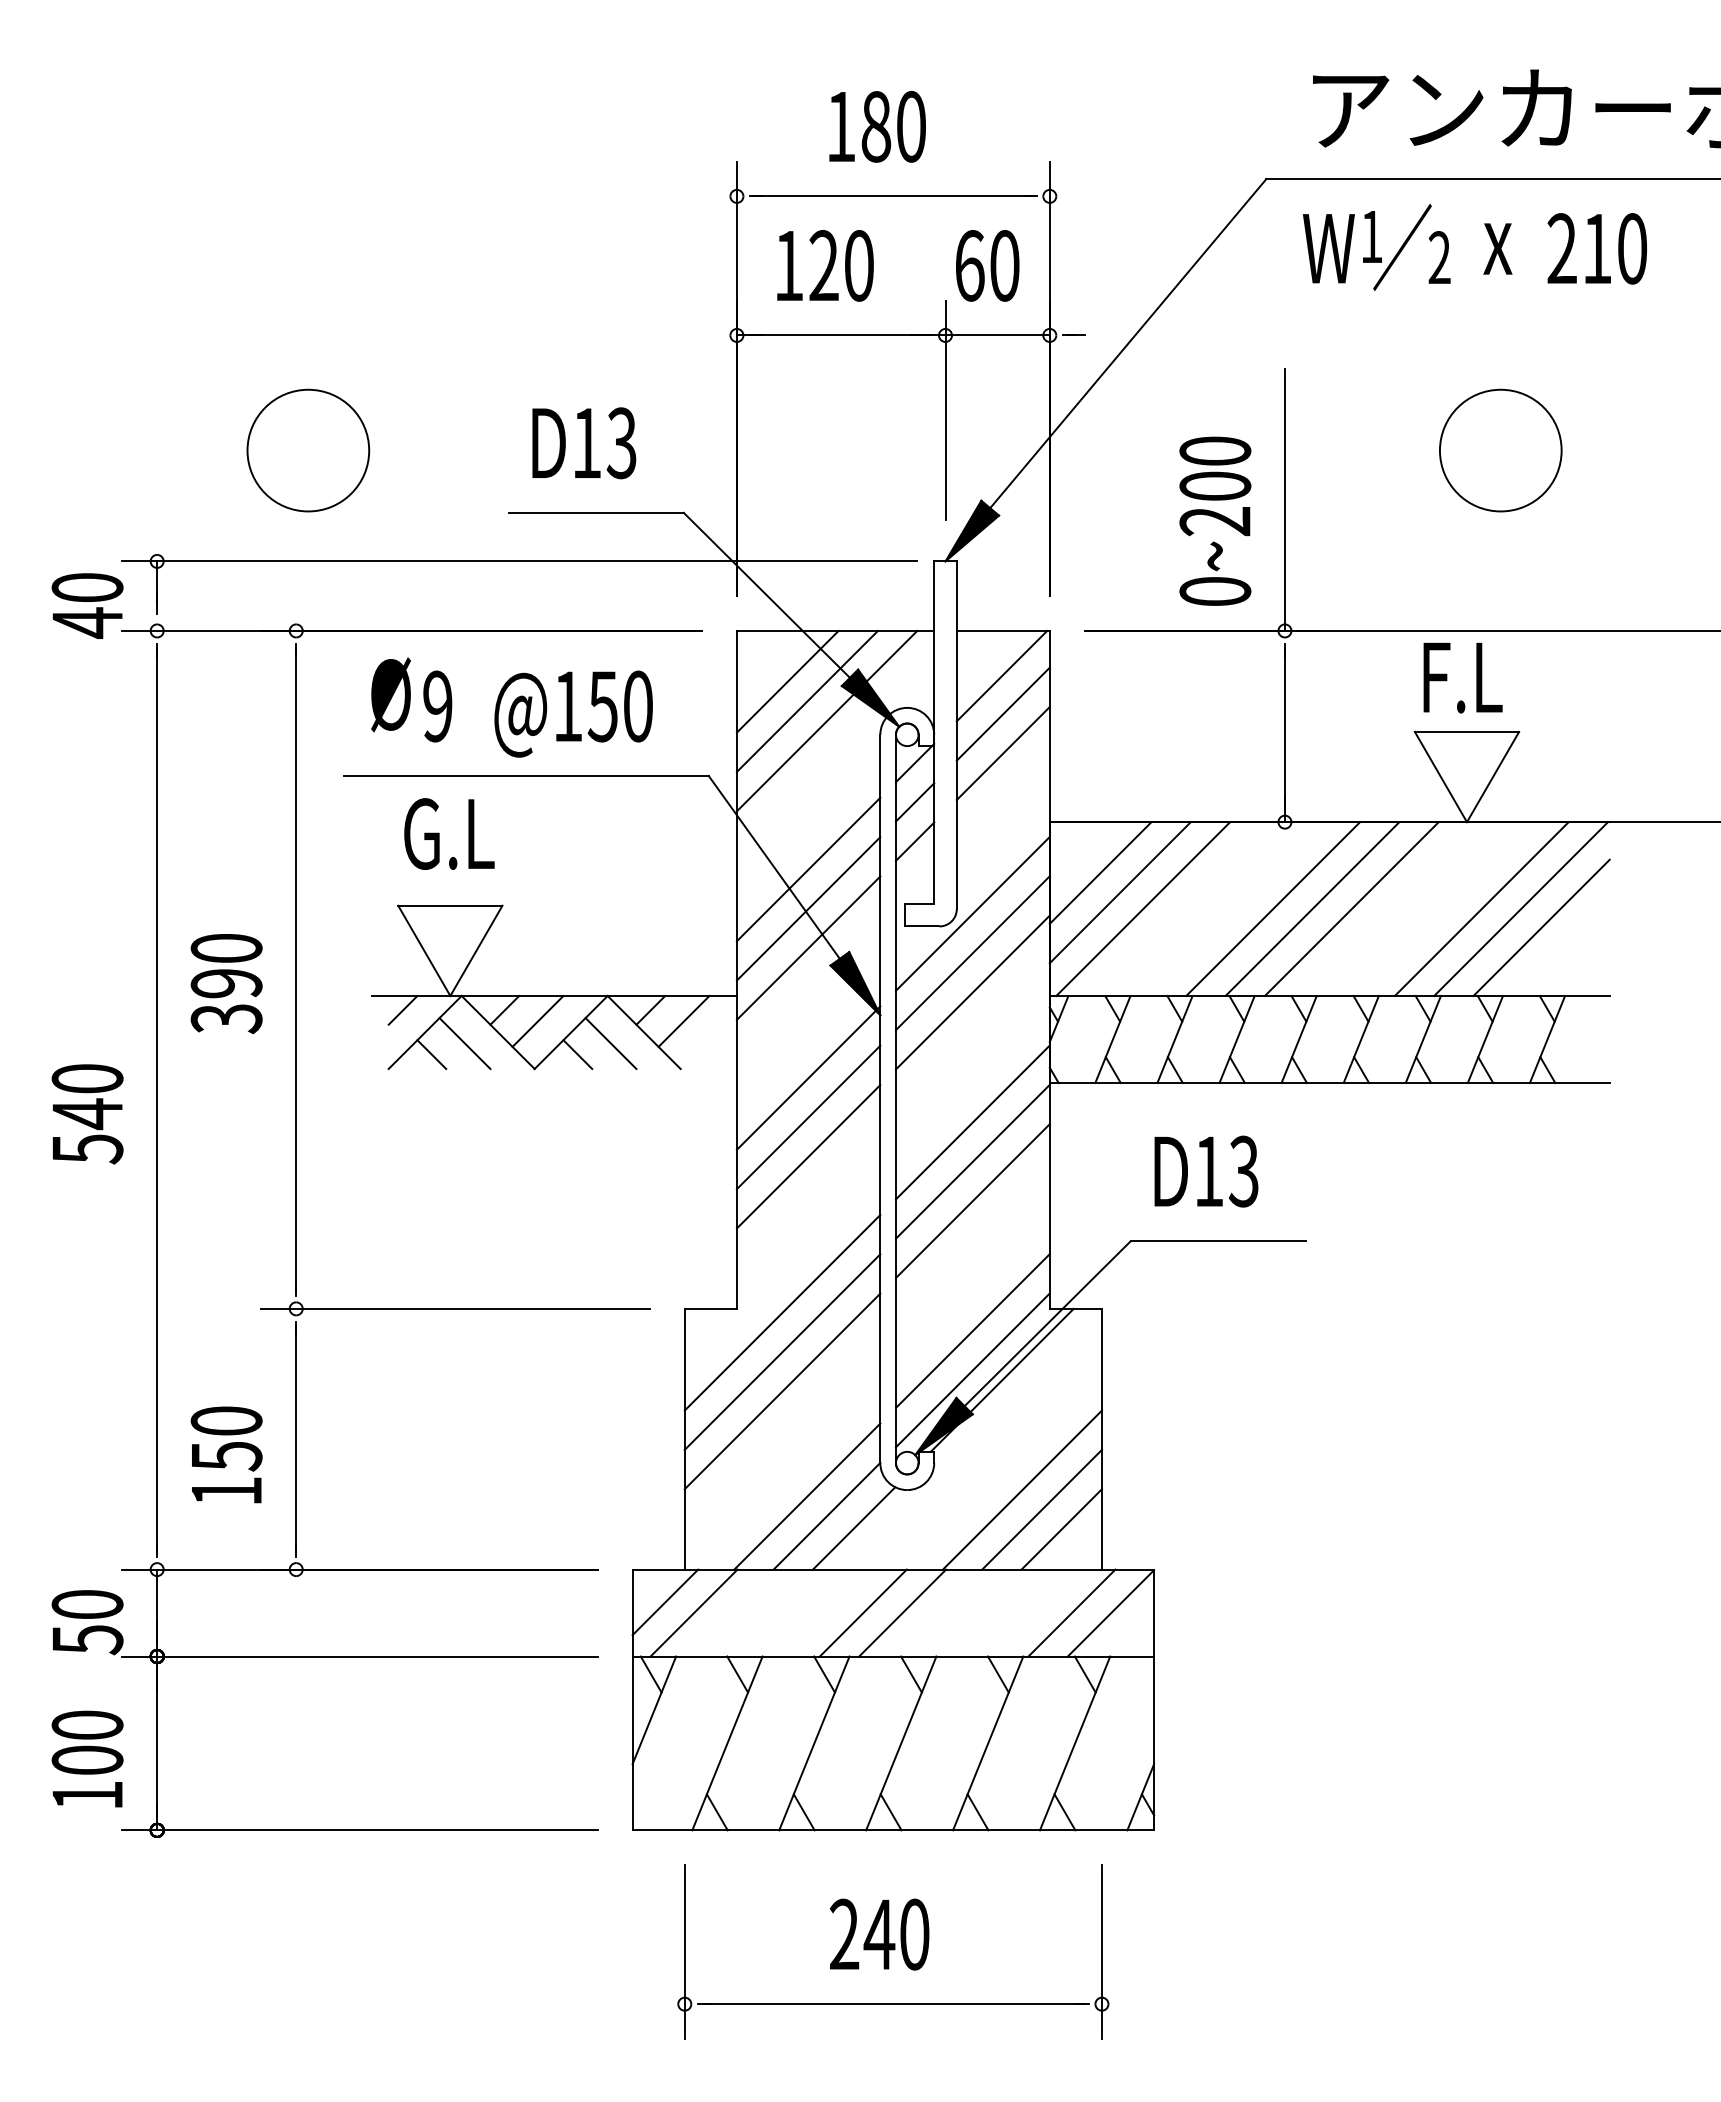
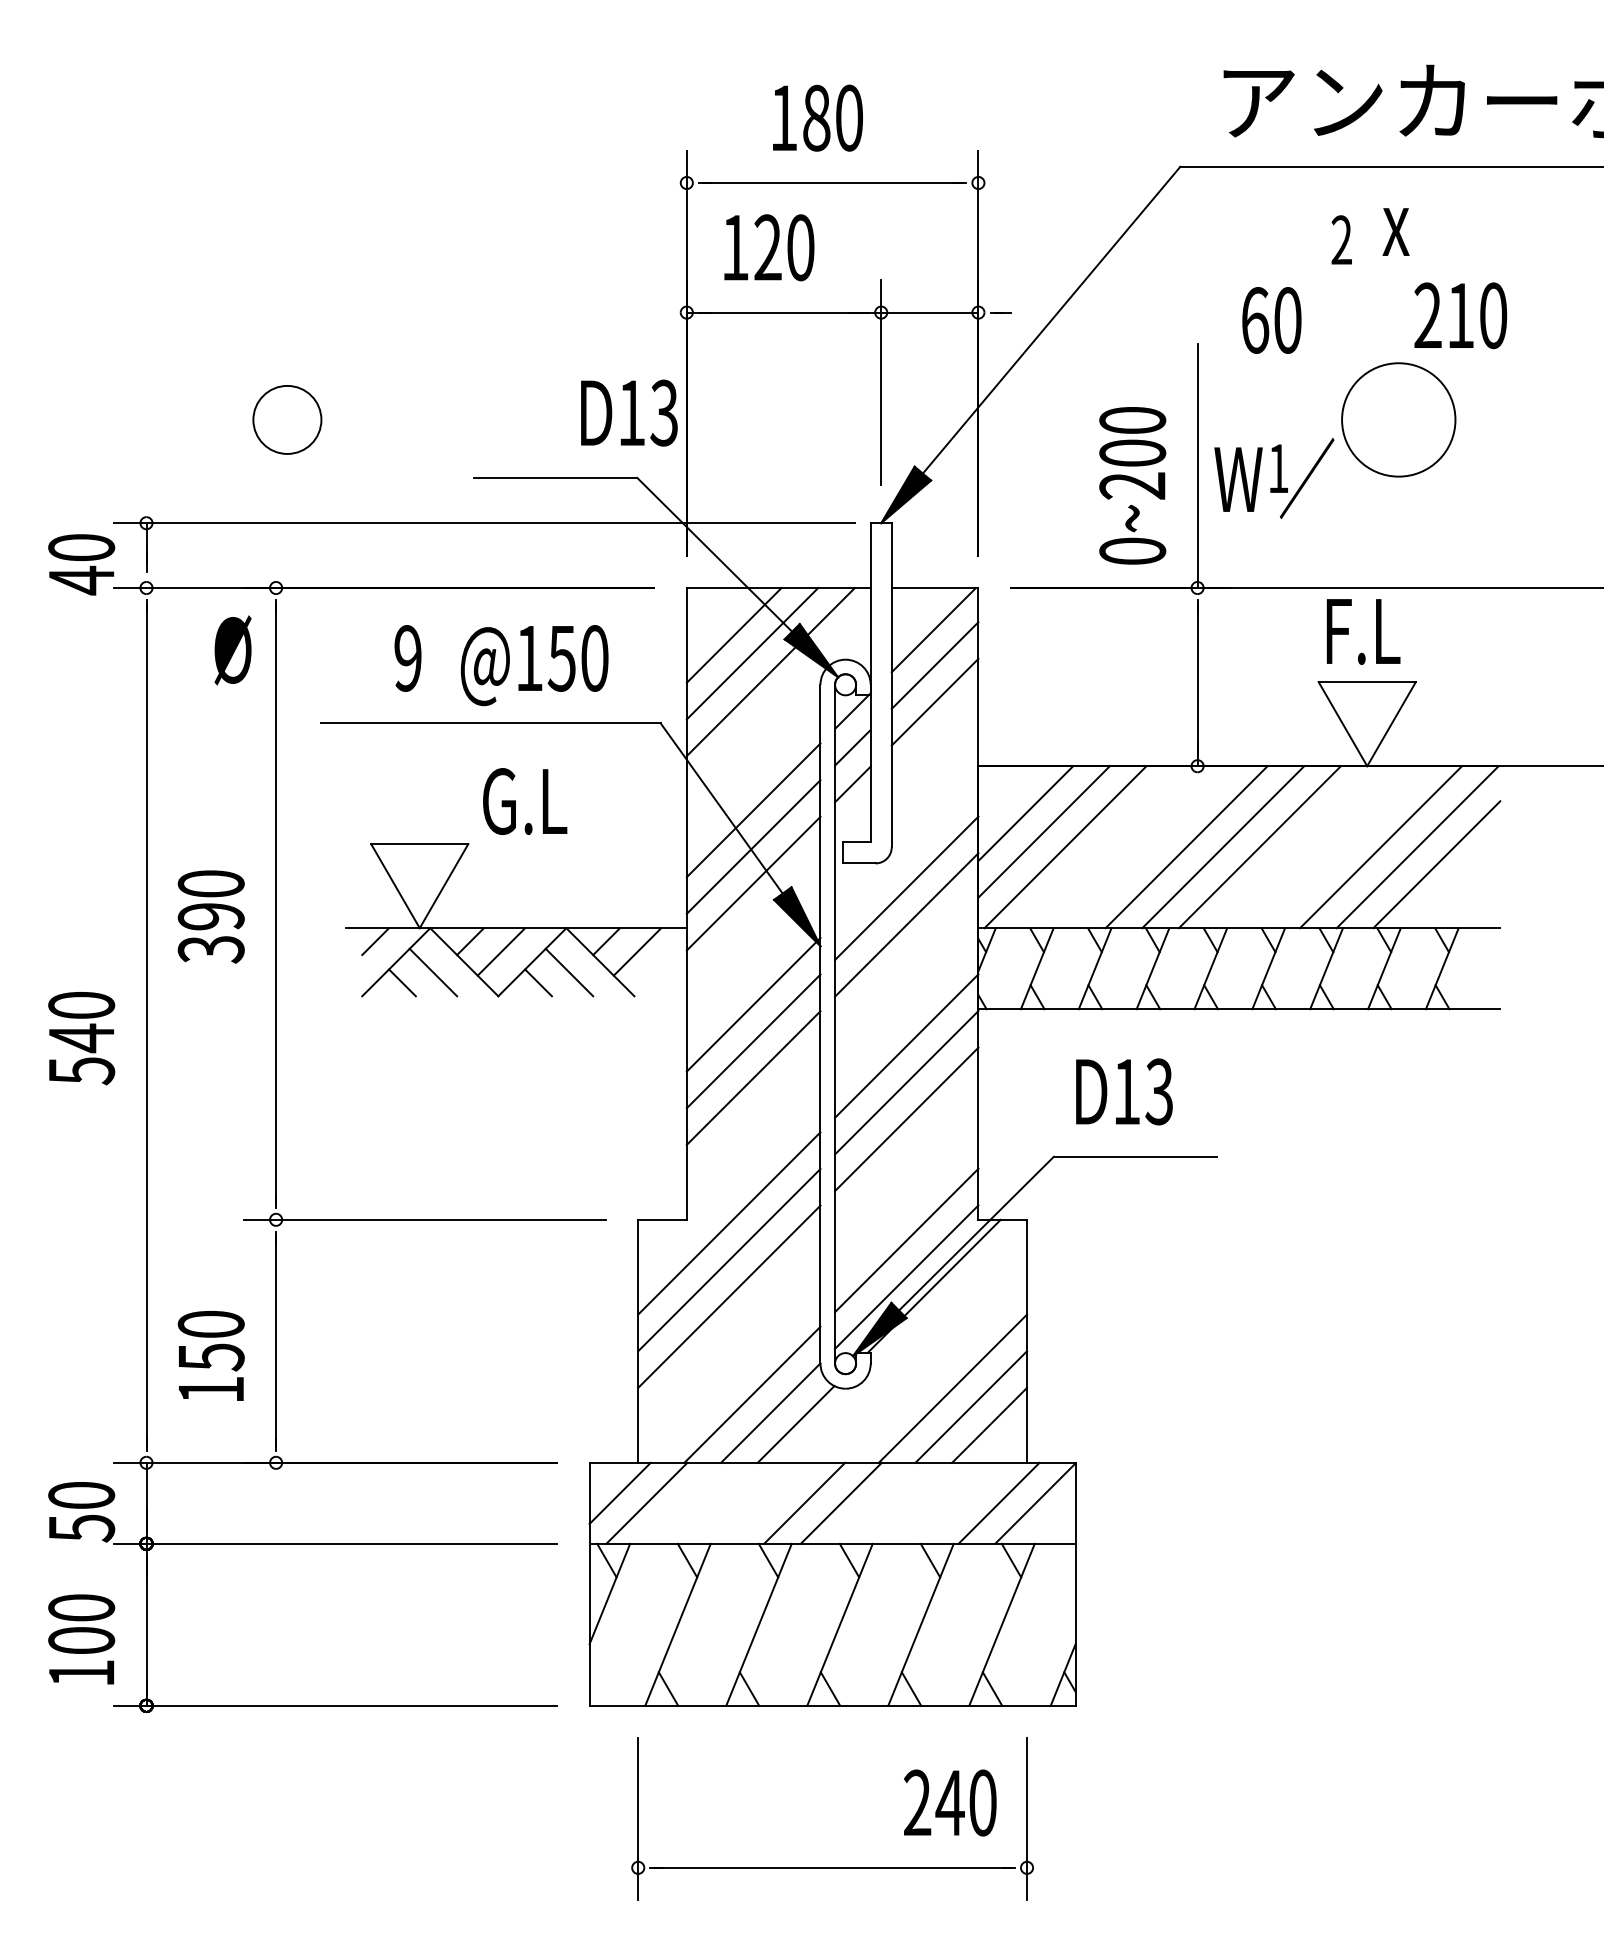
text: (1367, 246) -> (1274, 477), moved
text: (1596, 248) -> (1459, 315), moved
text: (987, 265) -> (1271, 320), moved
text: (584, 443) -> (629, 413), moved
circle: (308, 450) -> (287, 419), size x0.6
text: (390, 694) -> (232, 650), moved
text: (449, 833) -> (525, 801), moved
line: (972, 913) -> (906, 851), removed
text: (879, 1934) -> (950, 1802), moved

